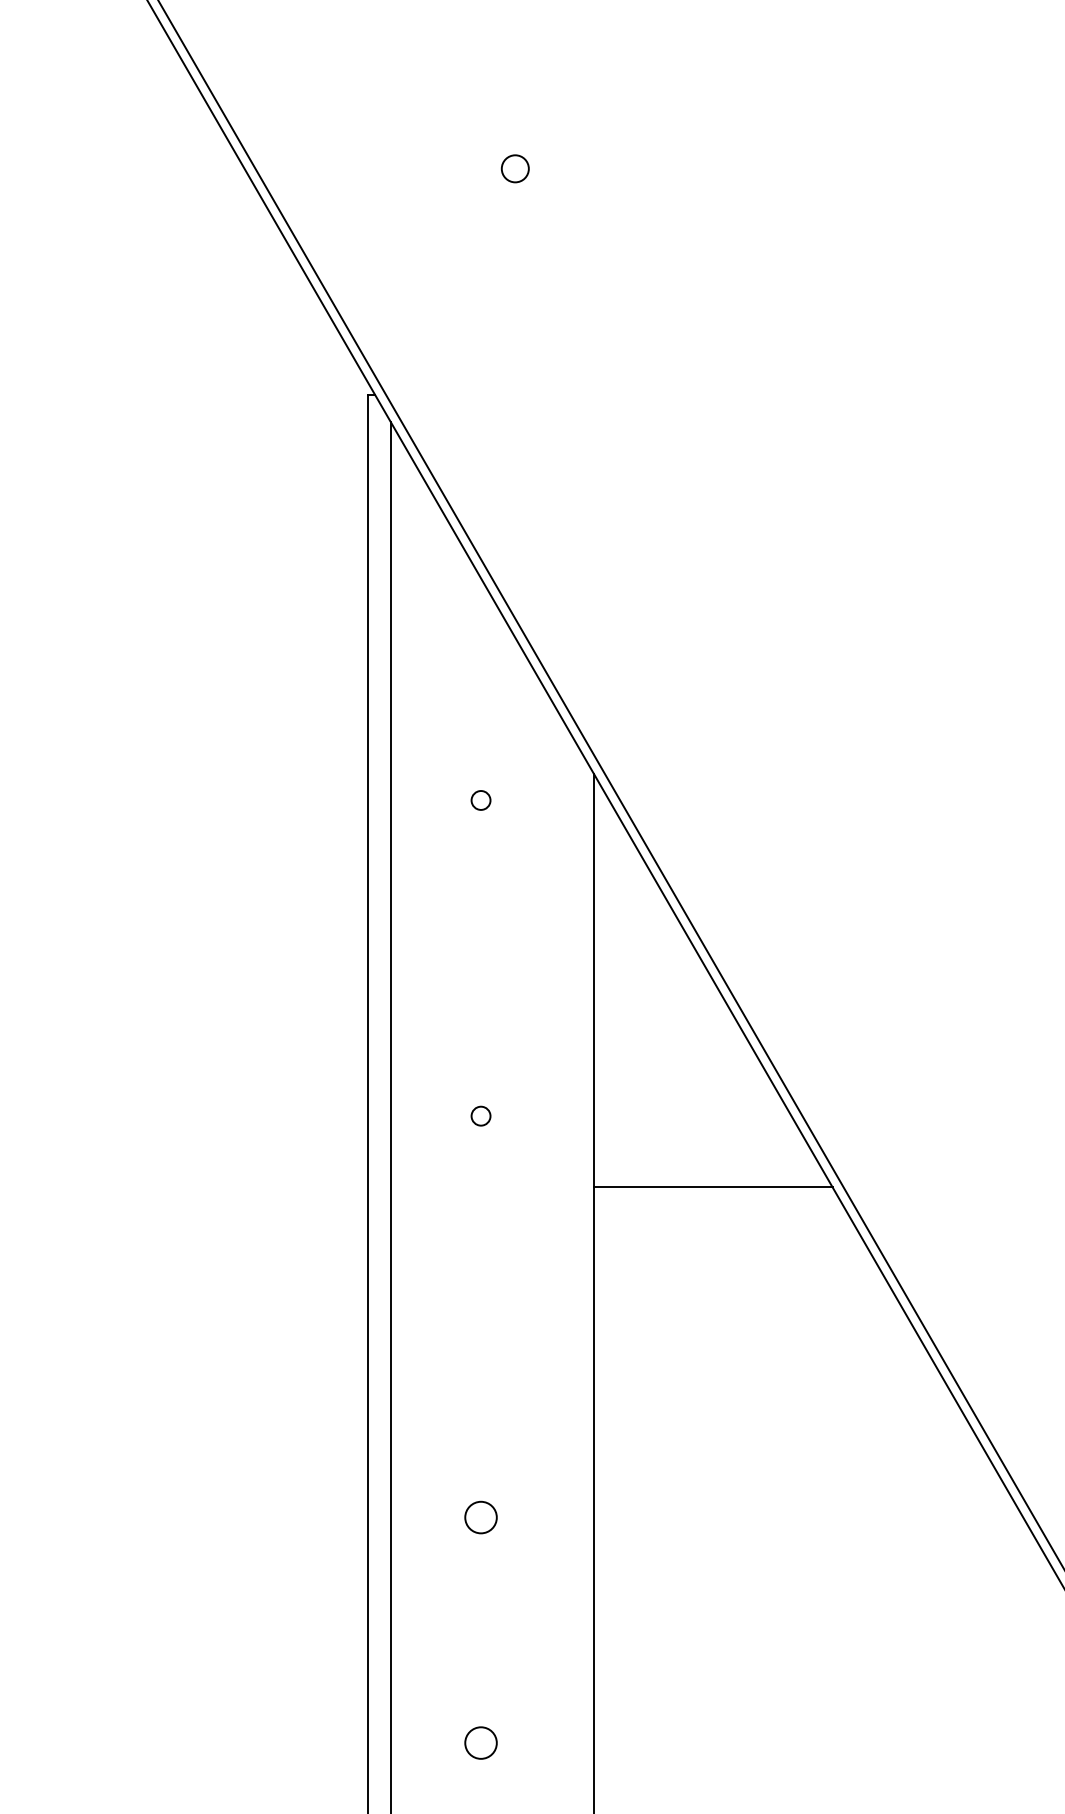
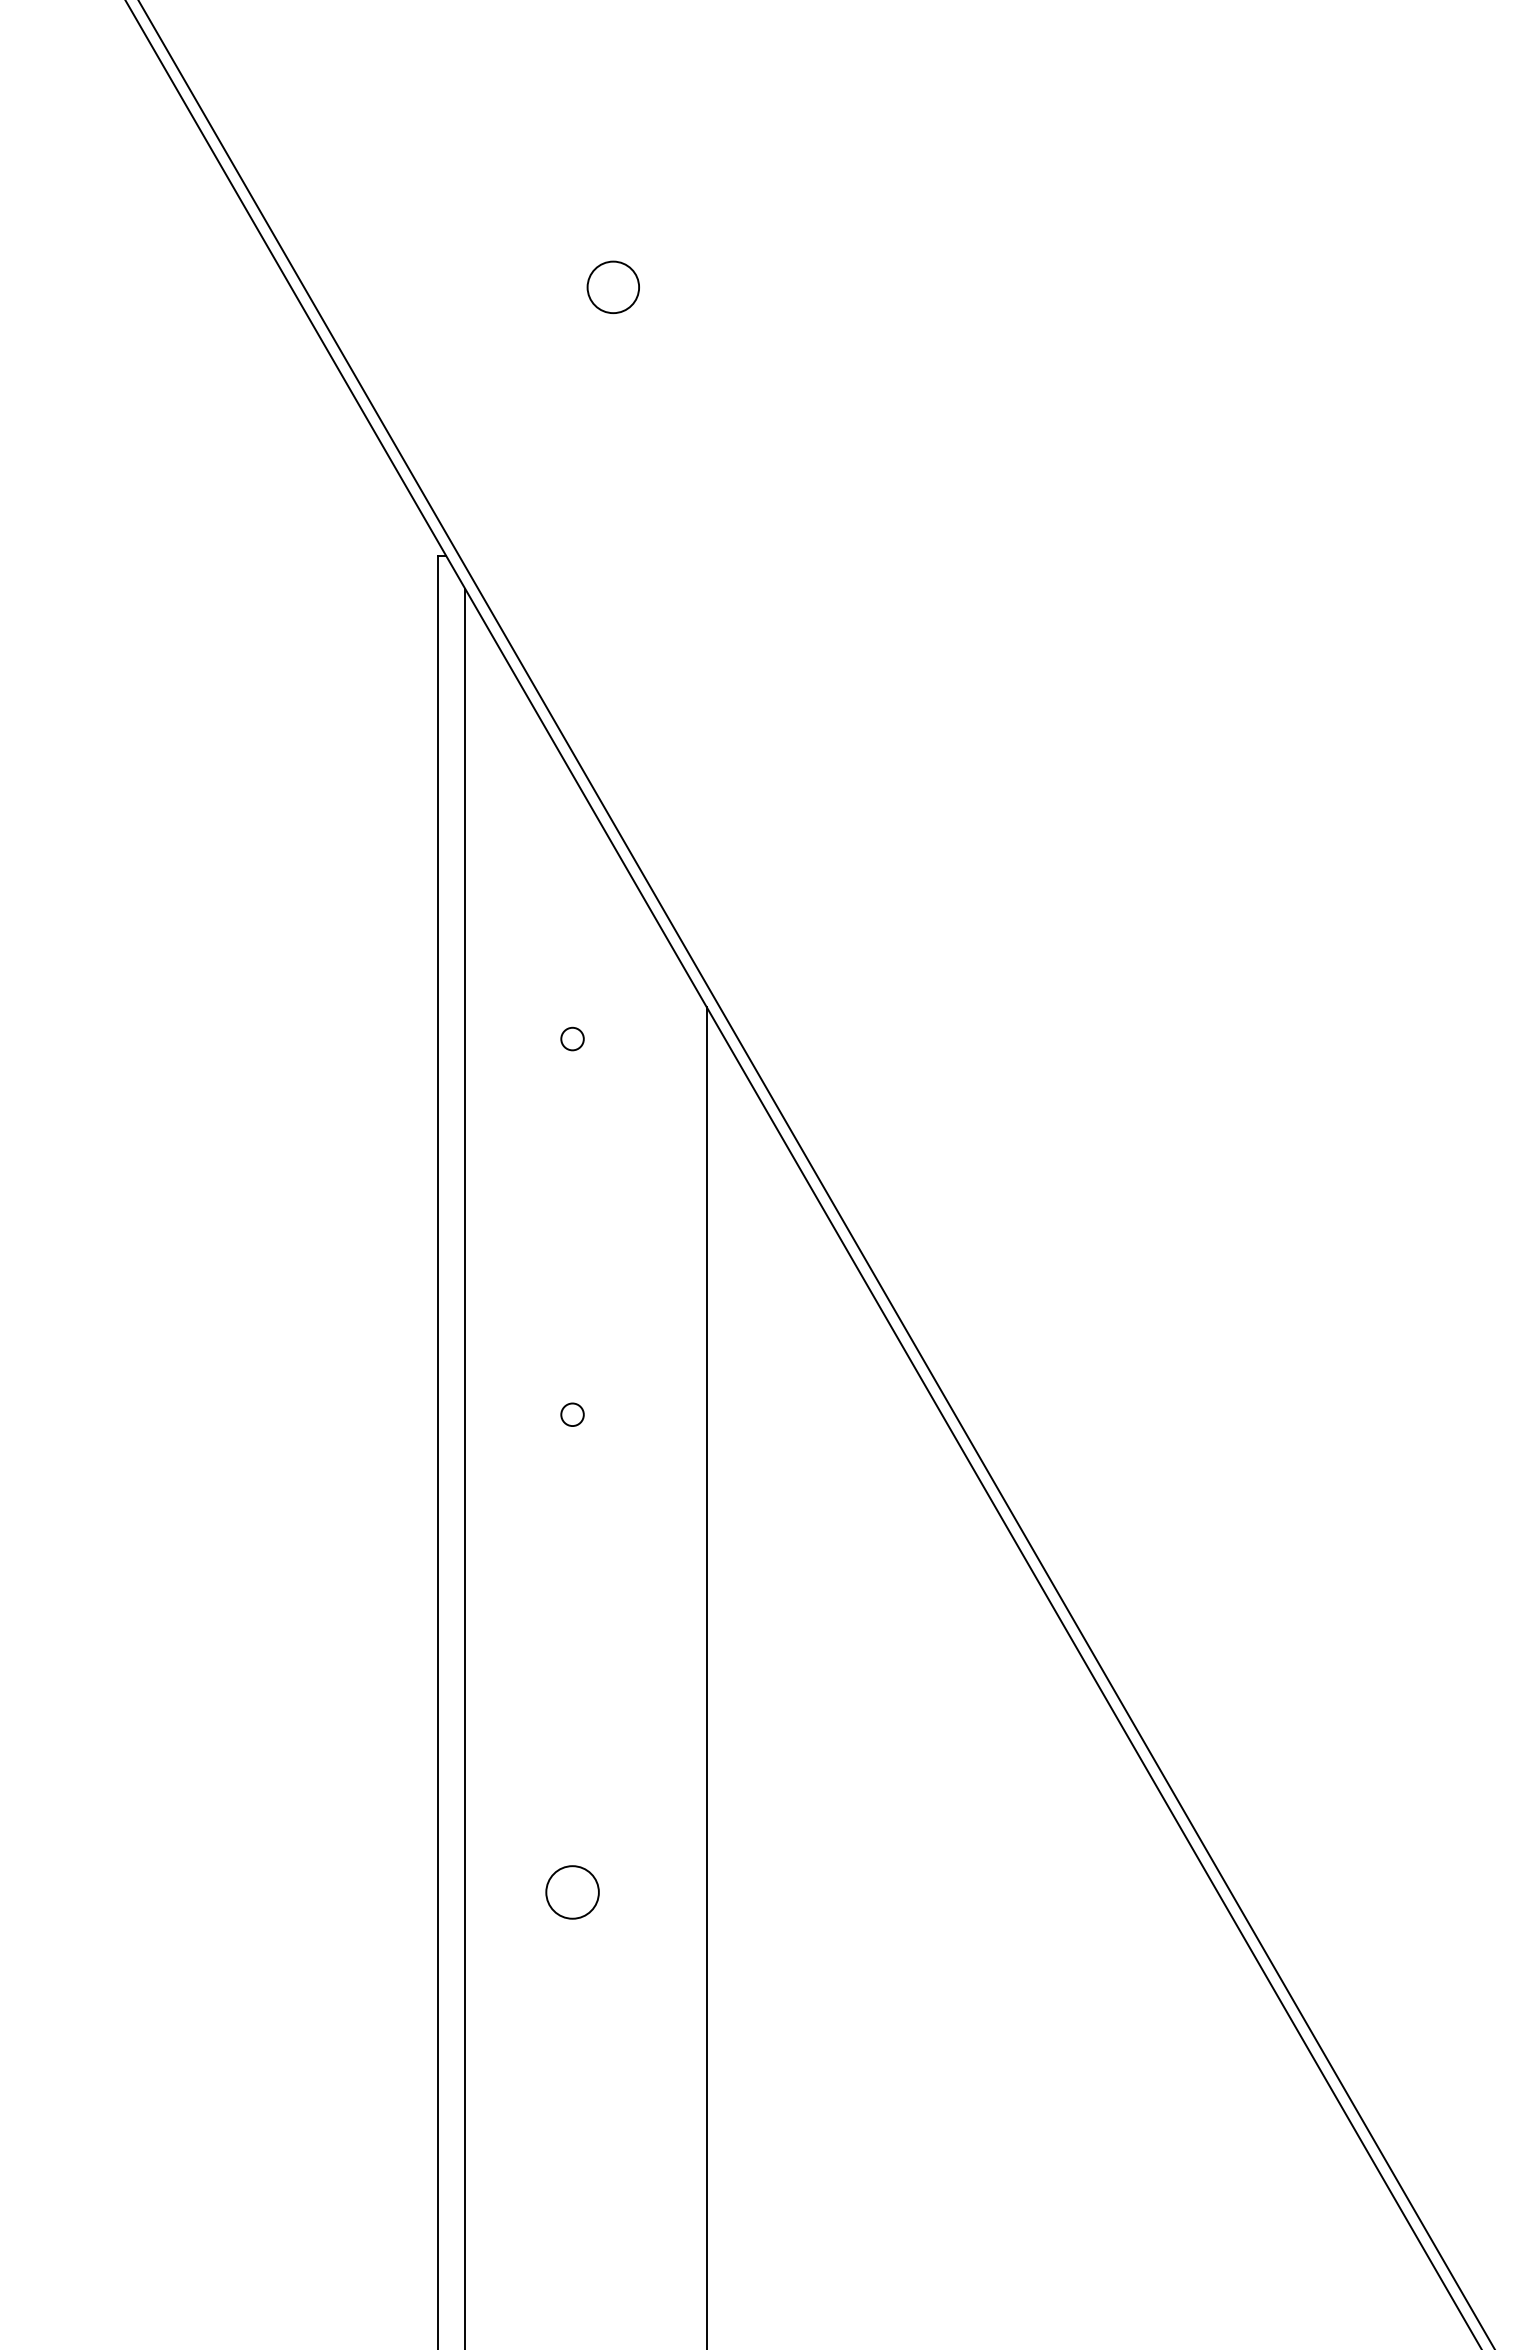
circle: (515, 168) -> (613, 287), size x1.6
line: (712, 1187) -> (848, 1499), removed
circle: (480, 1517) -> (572, 1892), size x1.4
circle: (480, 1742) -> (572, 2160), removed

